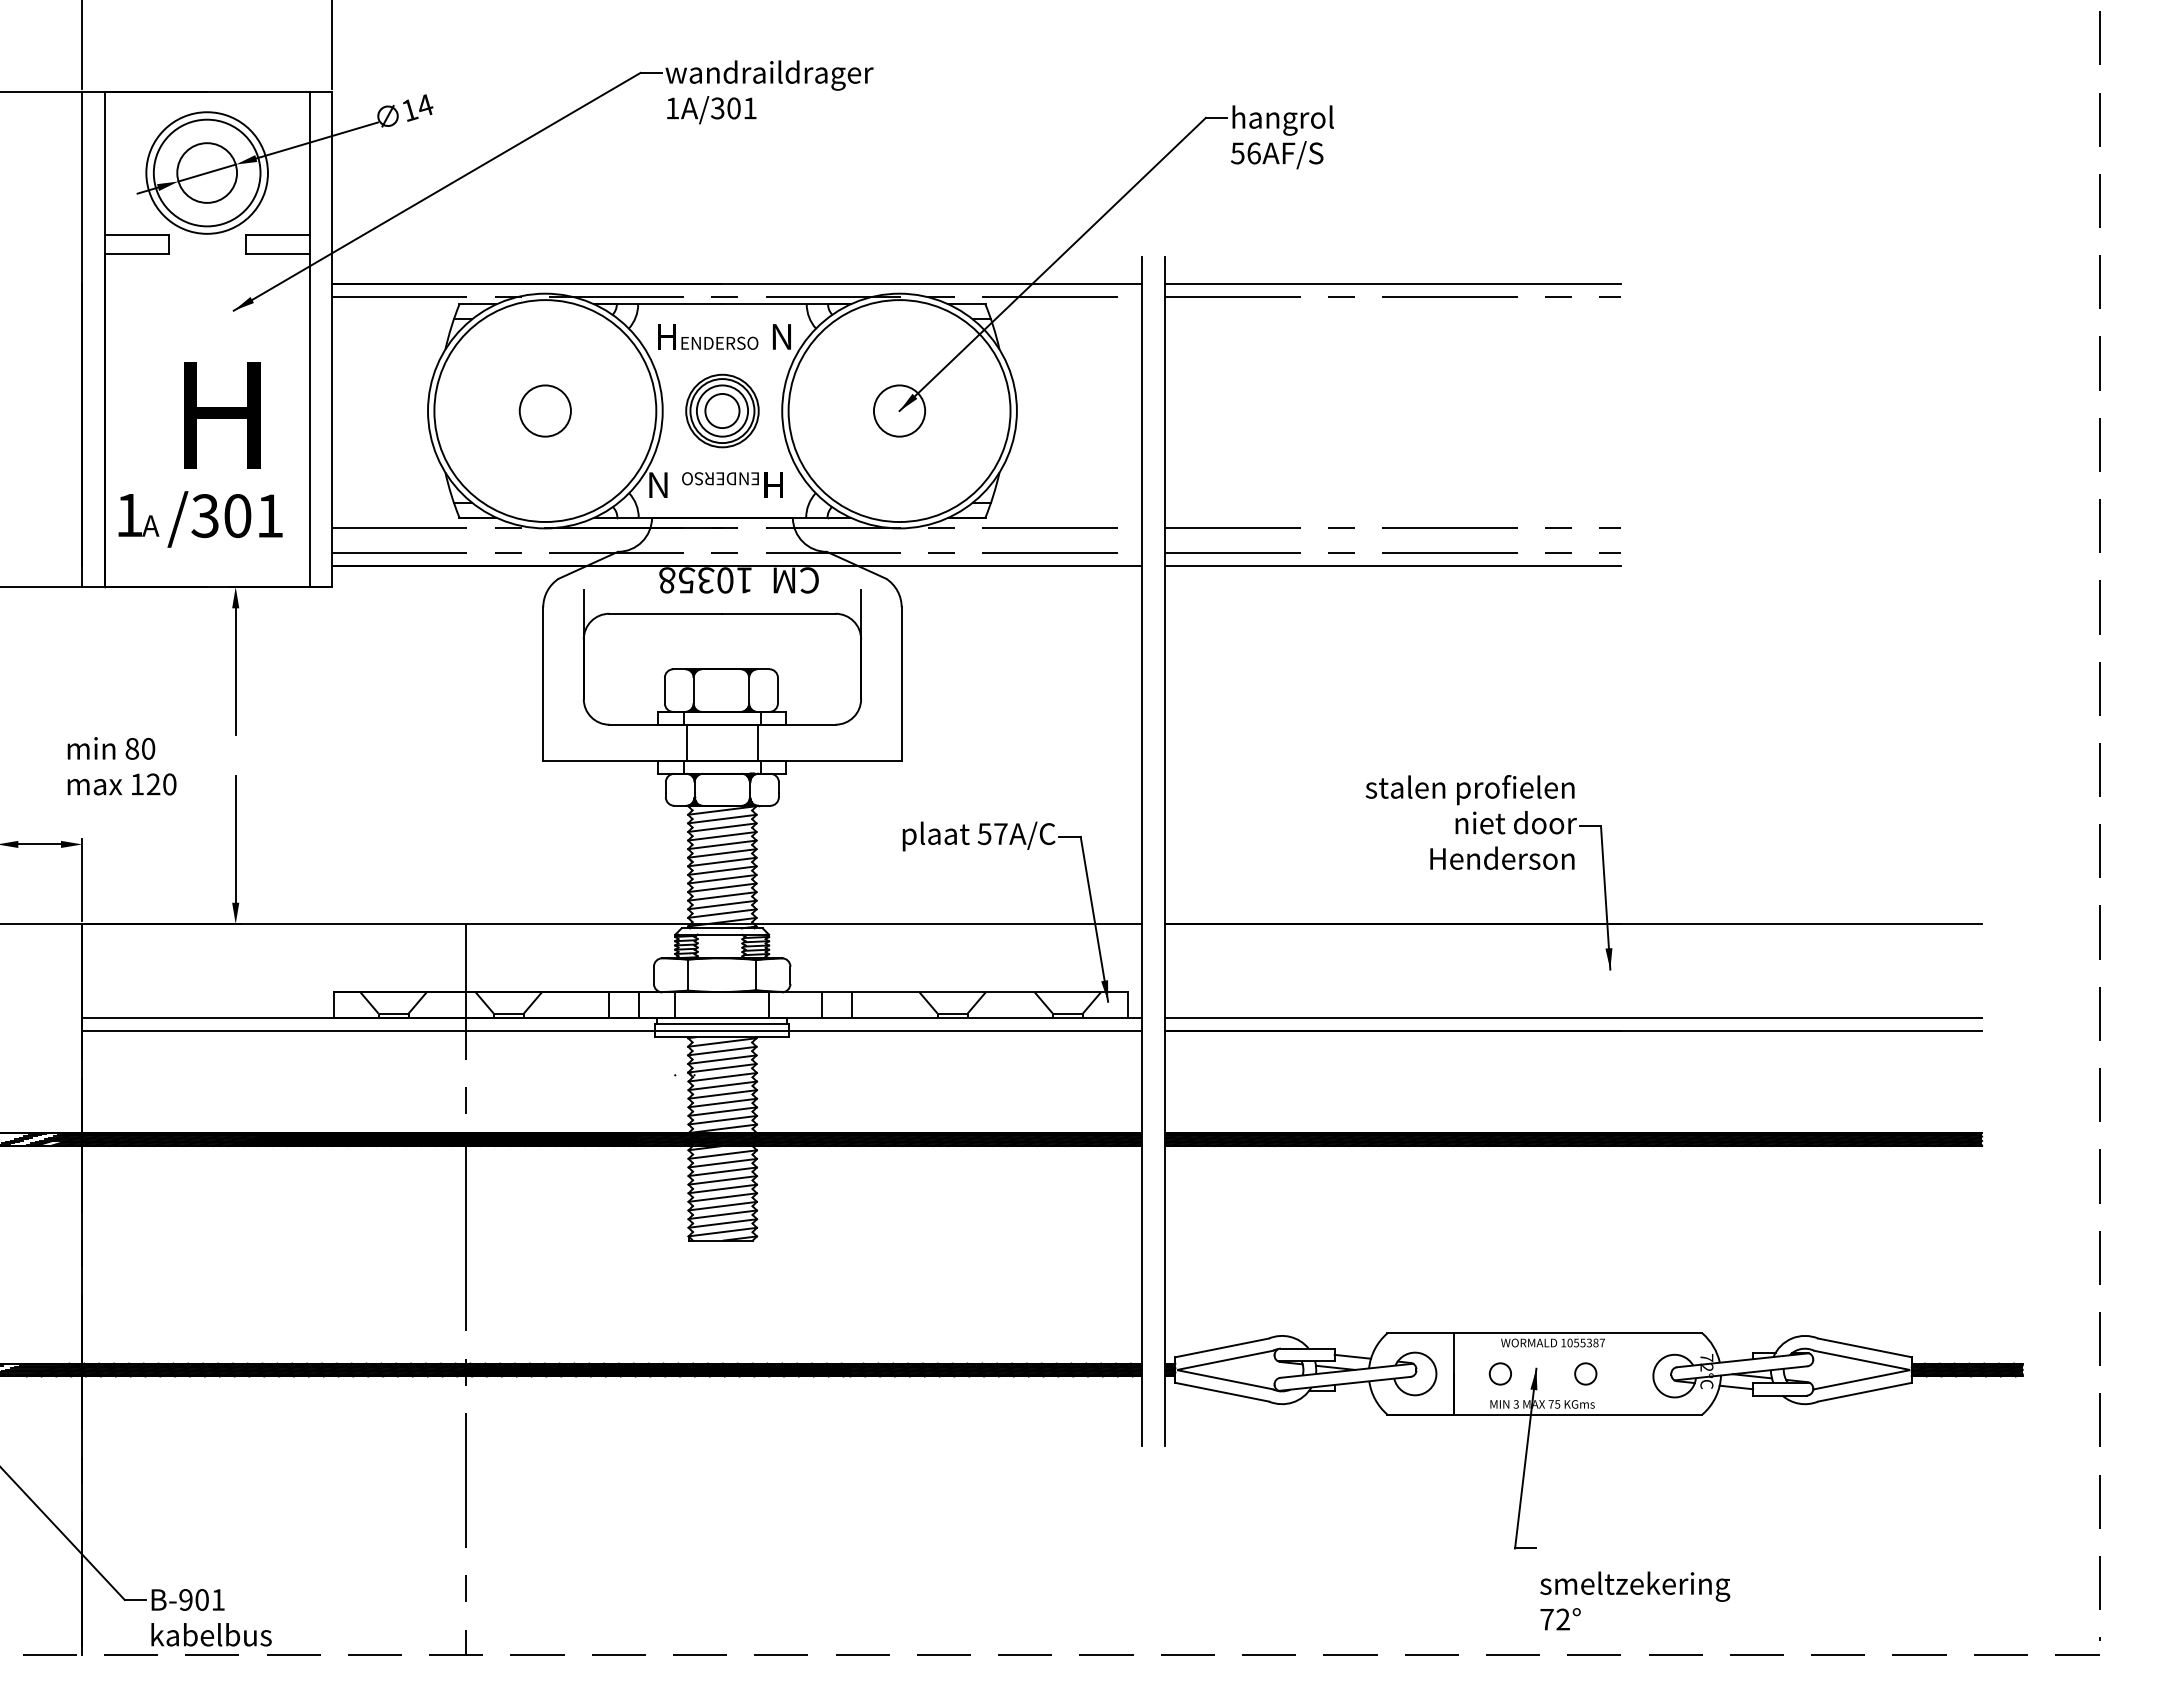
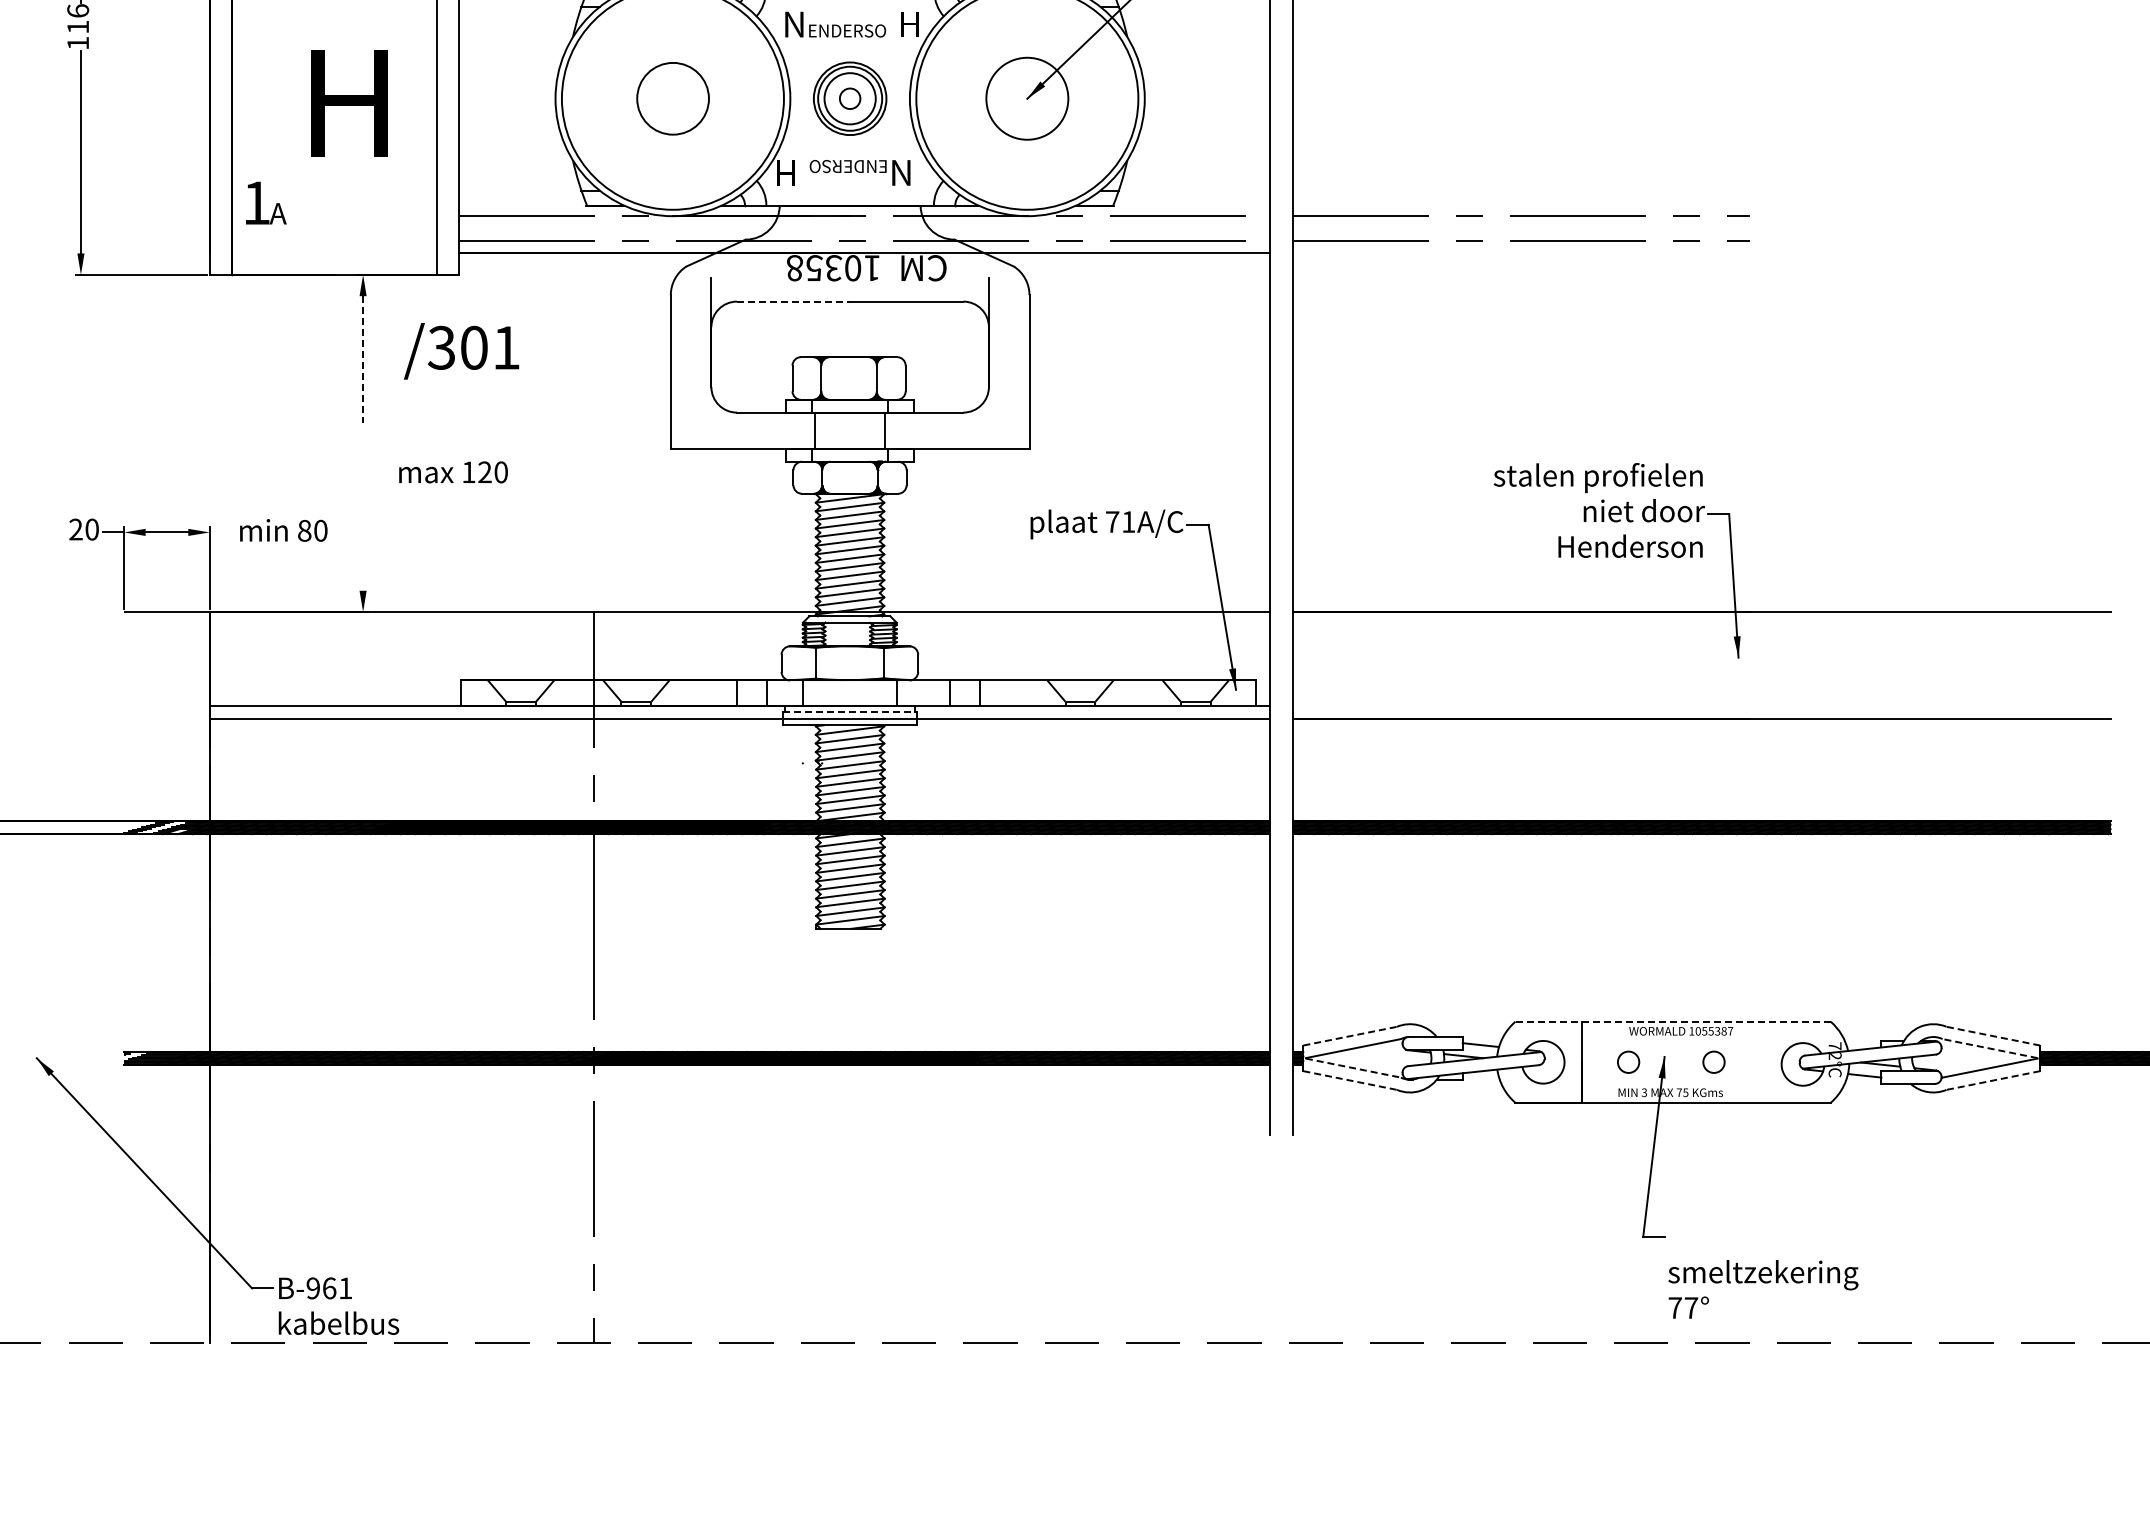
text: (666, 336) -> (794, 24), H -> N
text: (781, 336) -> (909, 24), N -> H
circle: (544, 410) -> (672, 98), size x1.4
circle: (722, 410) -> (850, 98), size x0.6
circle: (899, 410) -> (1027, 98), size x1.6
text: (658, 484) -> (786, 172), N -> H
text: (773, 484) -> (901, 172), H -> N
text: (224, 519) -> (460, 351), moved
line: (1393, 565) -> (1521, 253), removed
line: (665, 613) -> (793, 301), solid -> dashed
line: (235, 672) -> (362, 360), solid -> dashed
text: (111, 748) -> (283, 530), moved
text: (121, 784) -> (452, 472), moved
text: (992, 834) -> (1120, 522), 57A/C -> 71A/C
line: (235, 839) -> (362, 527), removed
line: (1573, 1017) -> (1701, 705), removed
line: (722, 1024) -> (850, 712), solid -> dashed
line: (1544, 1333) -> (1672, 1021), solid -> dashed
line: (1222, 1347) -> (1350, 1035), solid -> dashed
line: (1864, 1347) -> (1992, 1035), solid -> dashed
line: (1861, 1360) -> (1989, 1048), solid -> dashed
line: (1225, 1379) -> (1353, 1067), solid -> dashed
line: (1222, 1392) -> (1350, 1080), solid -> dashed
line: (1864, 1392) -> (1992, 1080), solid -> dashed
text: (201, 1599) -> (328, 1287), B-901 -> B-961
text: (1562, 1619) -> (1690, 1307), 72° -> 77°

